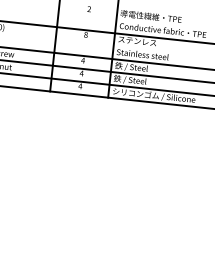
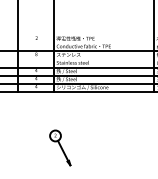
part: (108, 187) -> (60, 147), added

